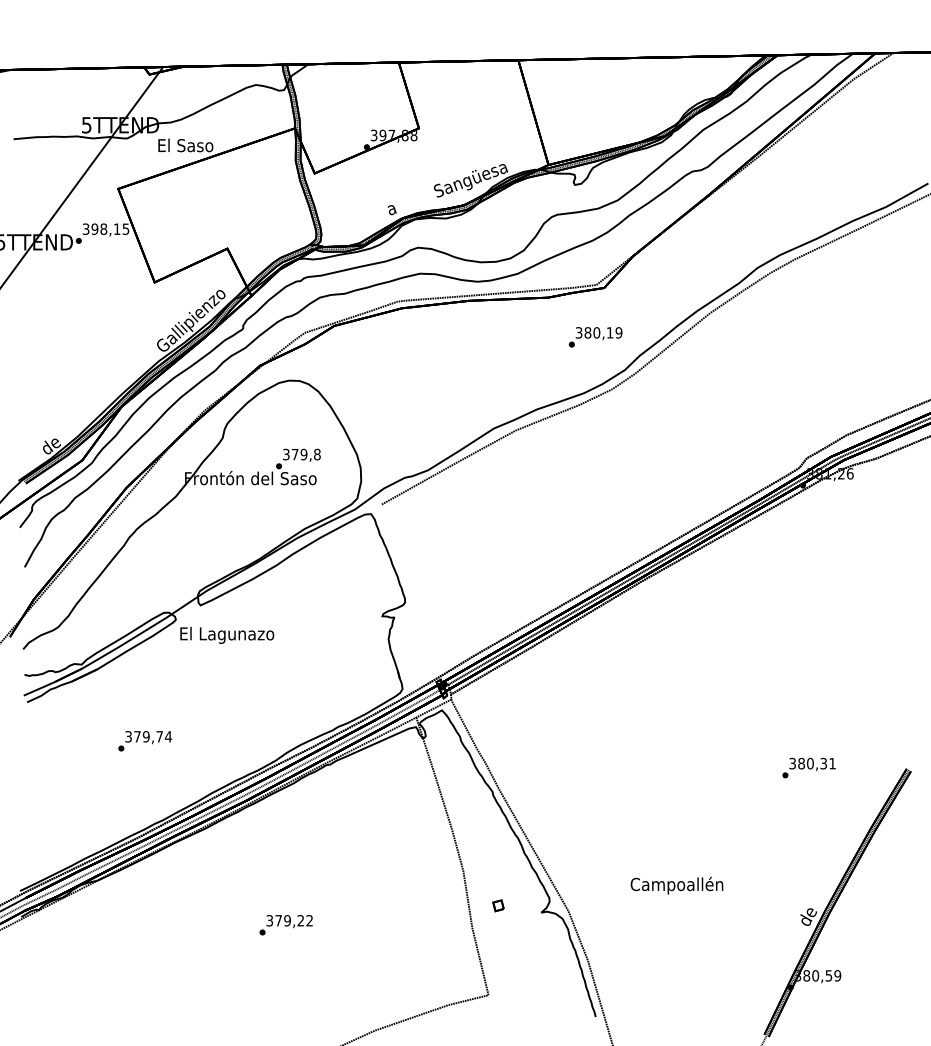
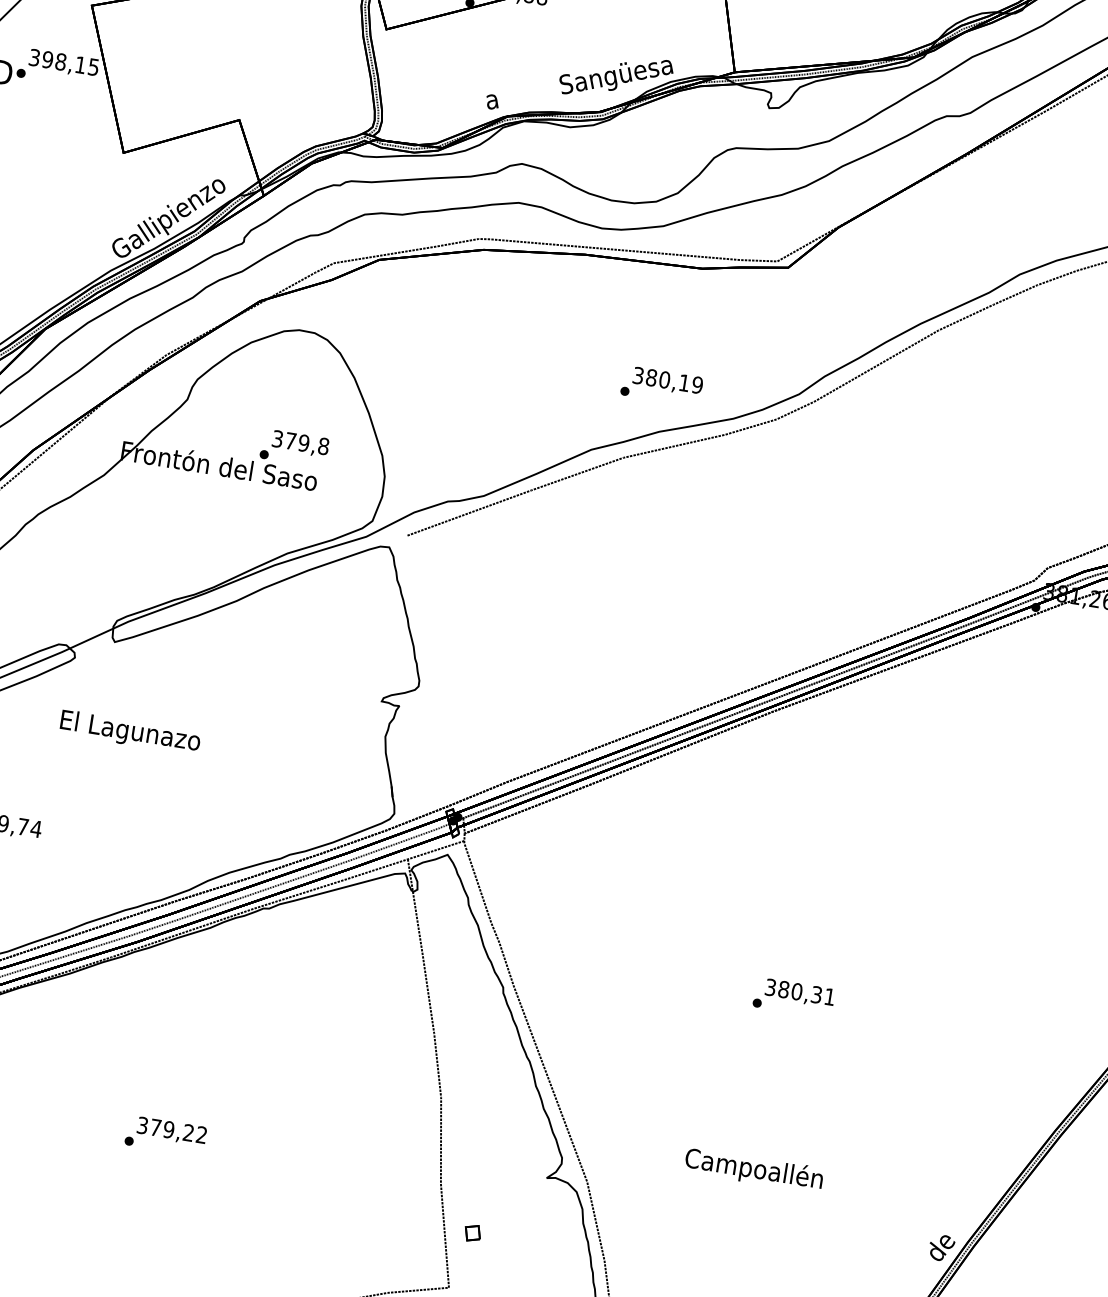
text: (595, 337) -> (661, 386), moved
text: (227, 635) -> (130, 732), moved
text: (808, 767) -> (793, 996), moved
part: (498, 905) -> (472, 1232), moved

